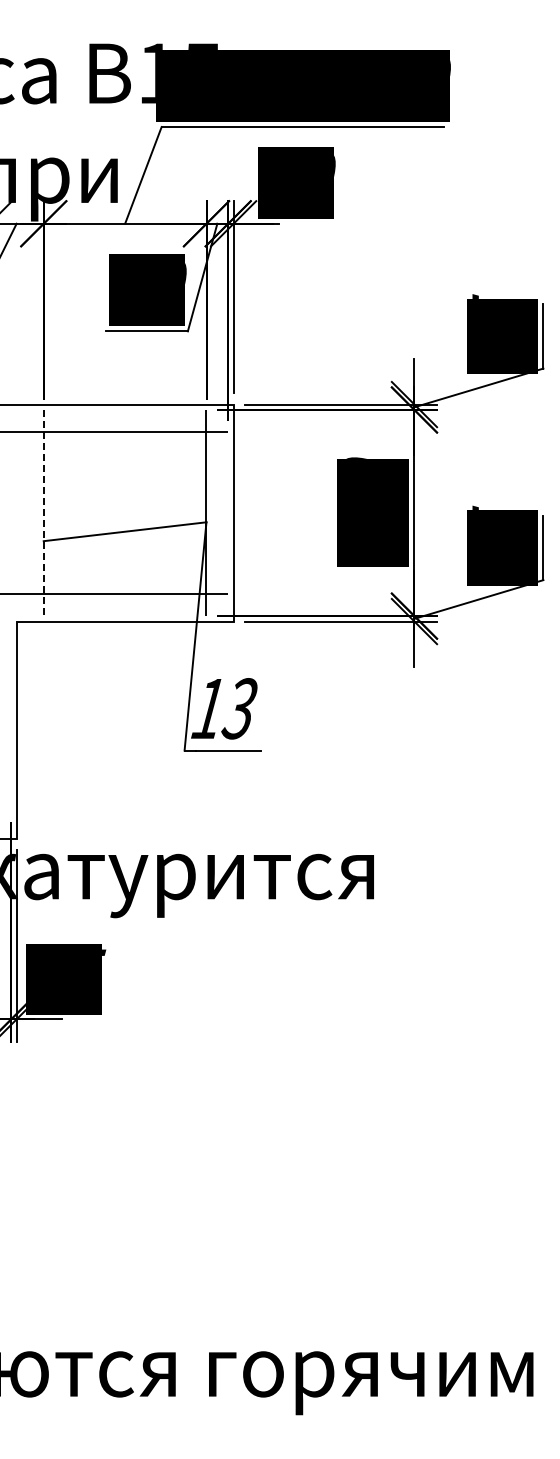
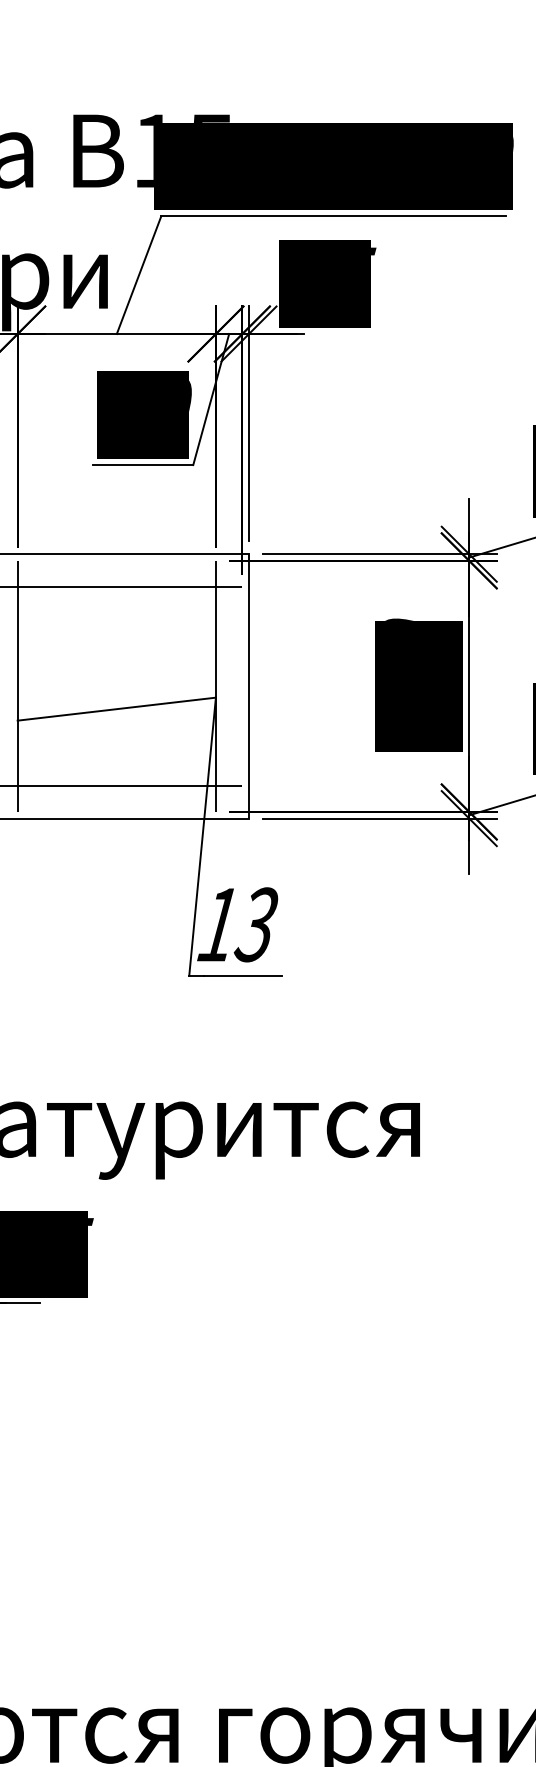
text: (336, 164) -> (374, 261), 10 -> 15
line: (43, 513) -> (17, 686), dashed -> solid

